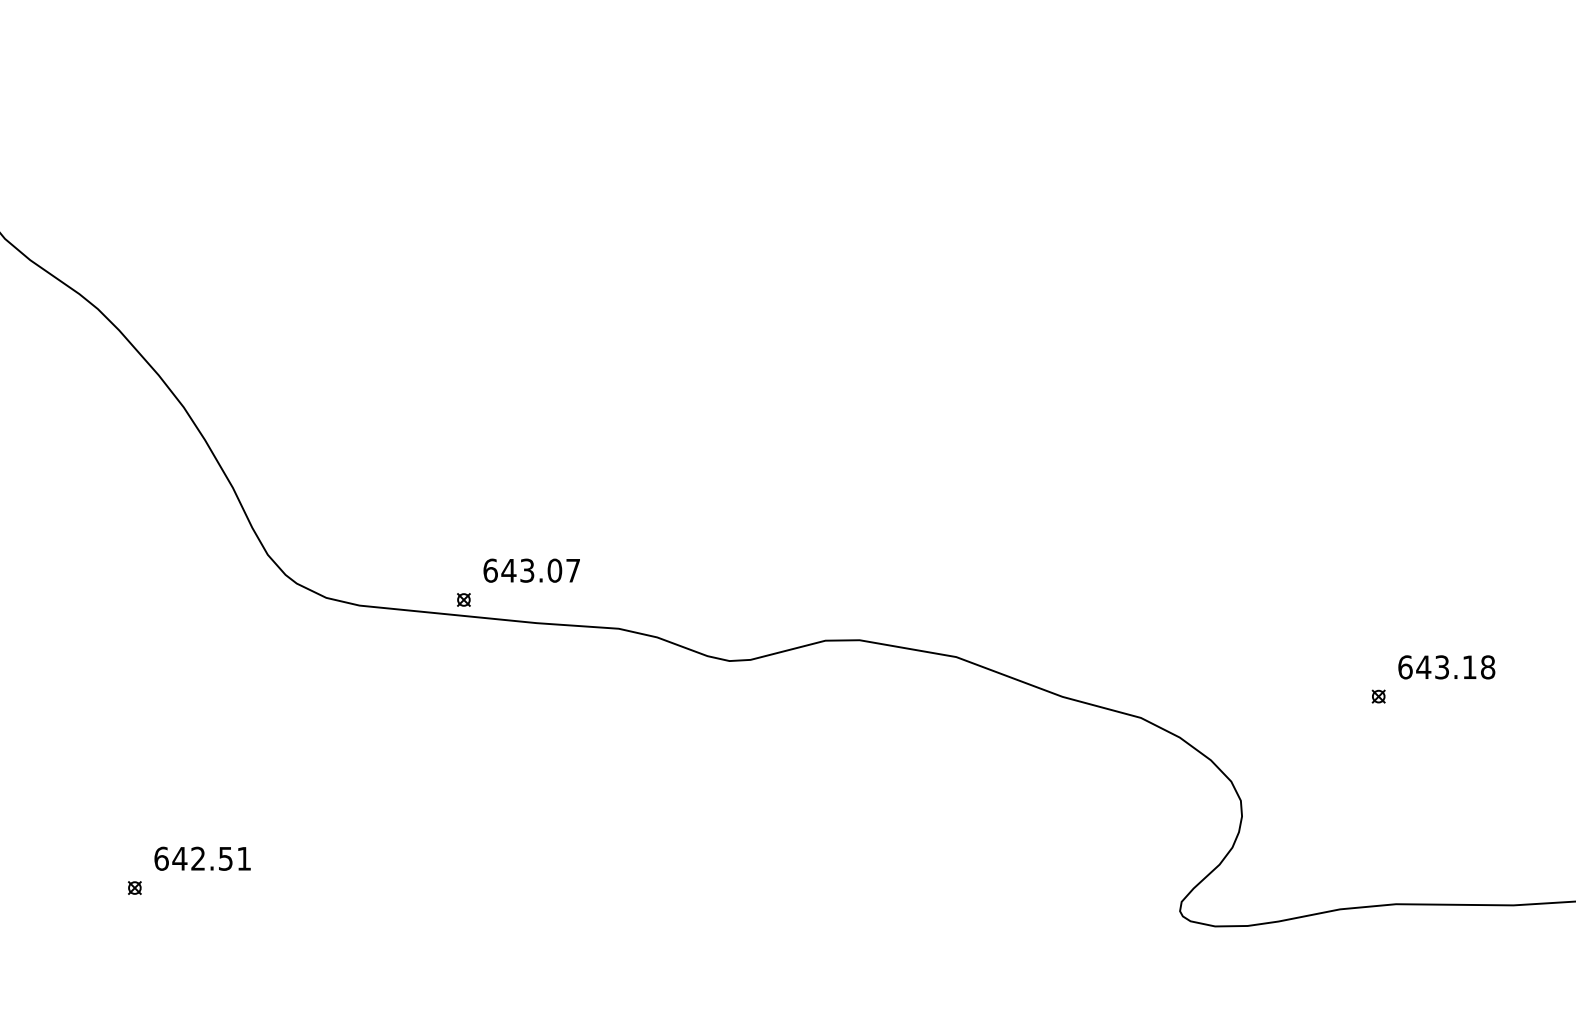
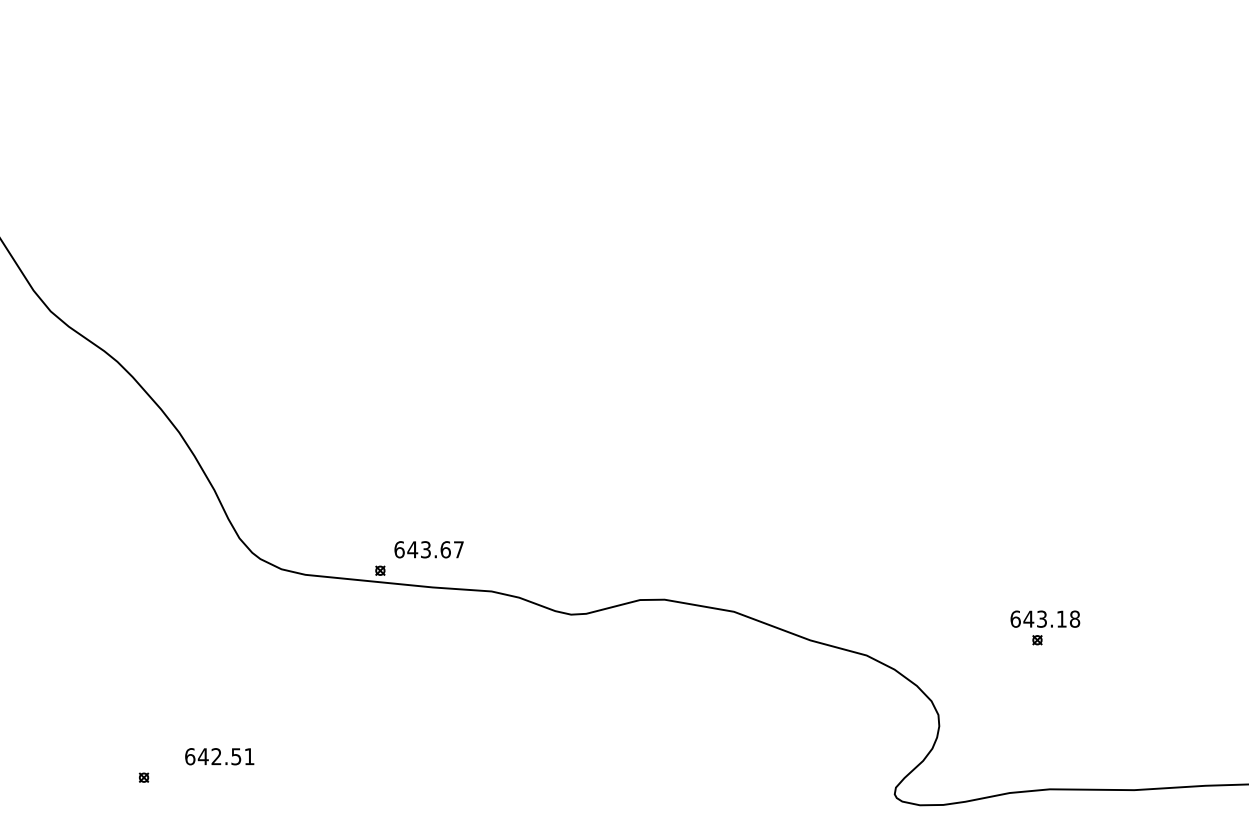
text: (554, 570) -> (445, 549), 643.07 -> 643.67
text: (1446, 666) -> (1045, 618), moved
text: (202, 858) -> (219, 756), moved

